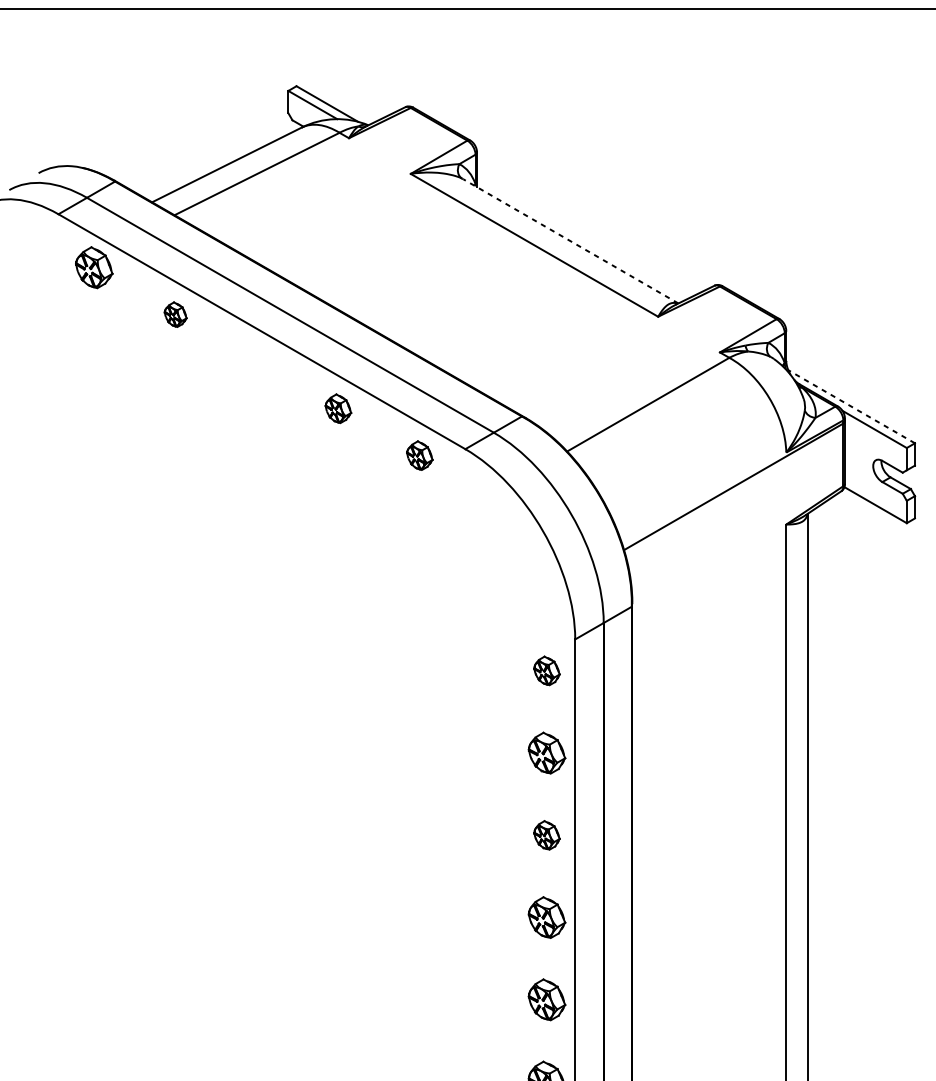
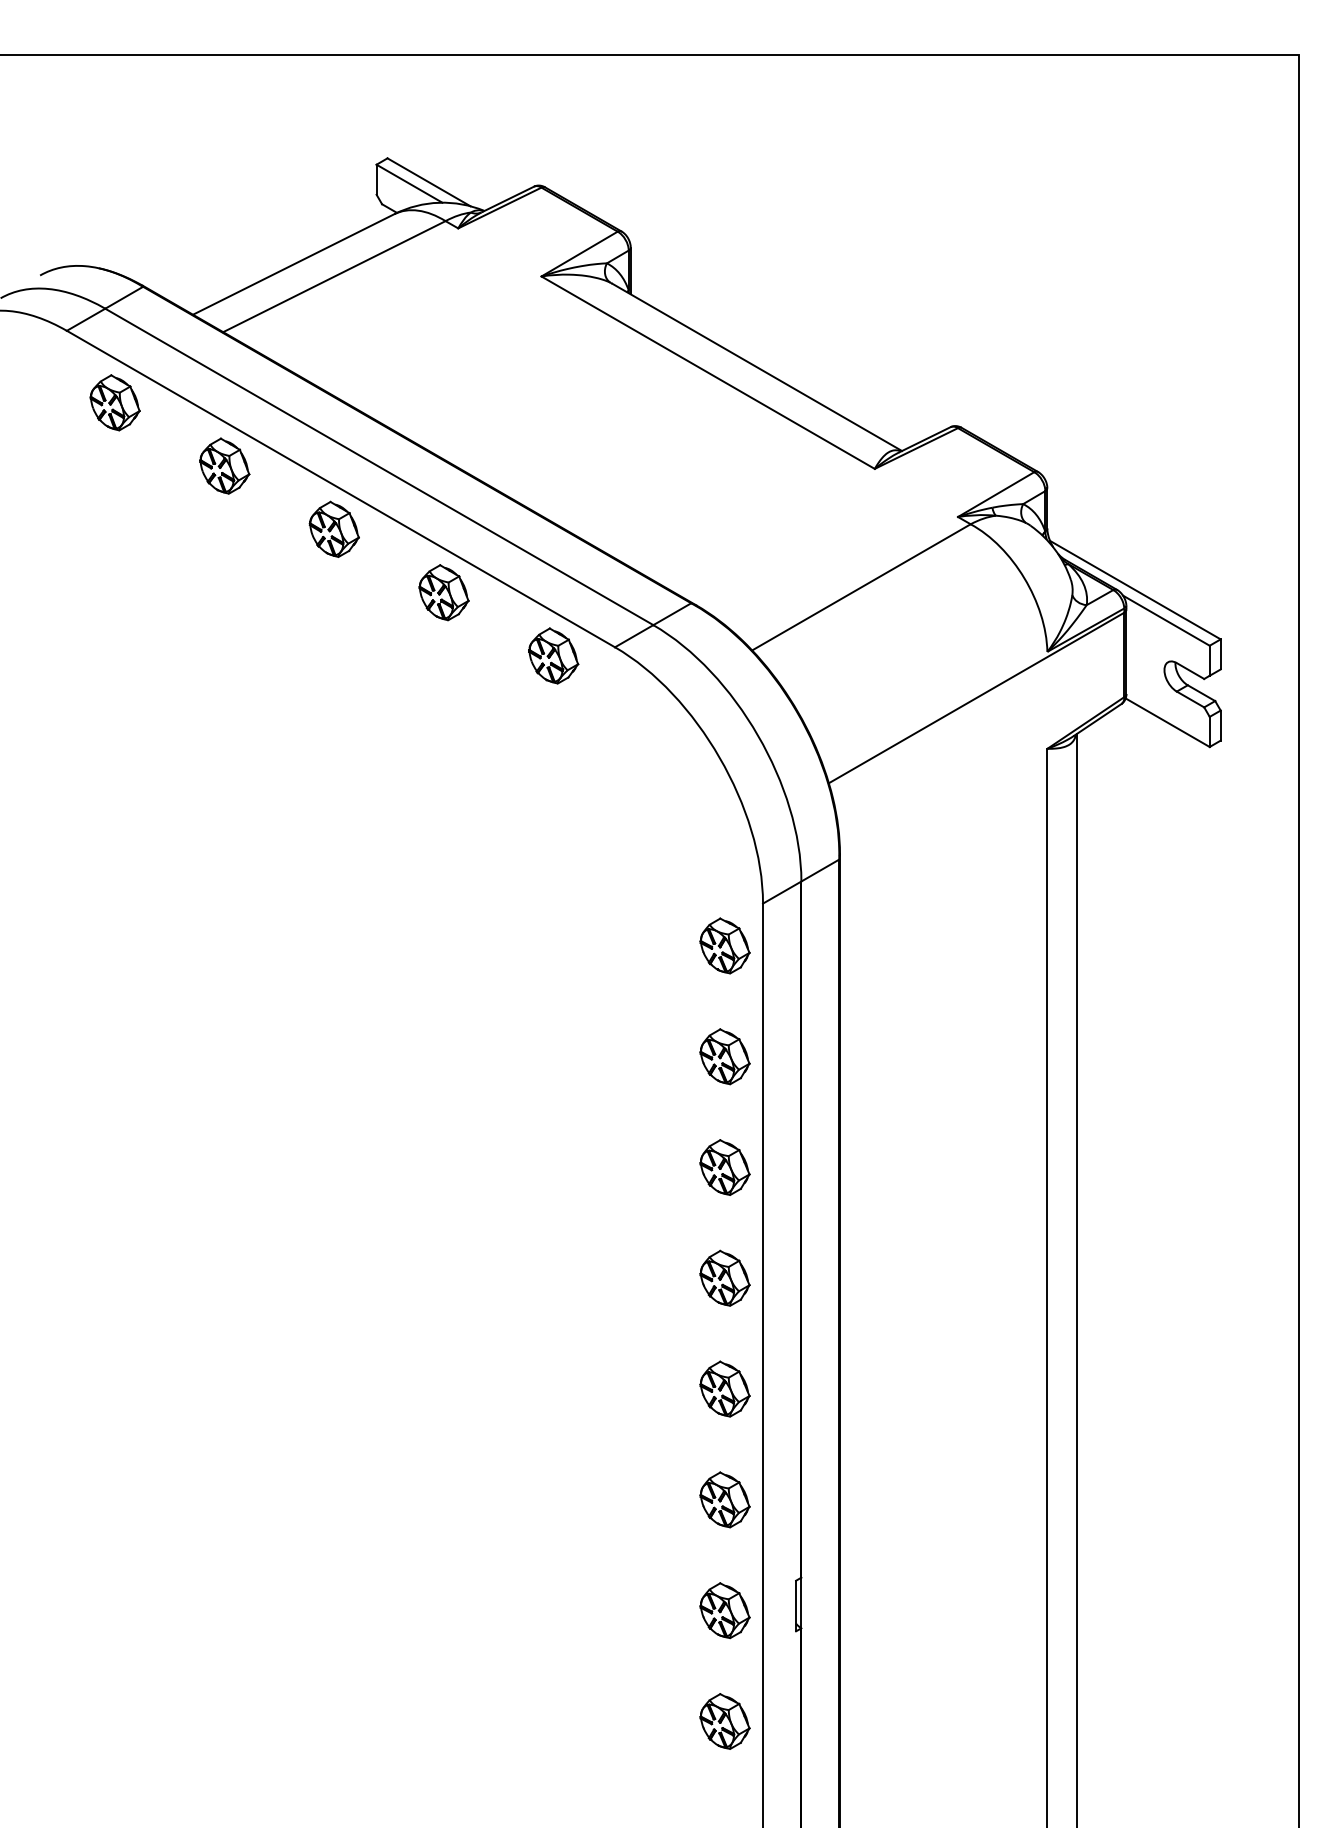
line: (570, 241) -> (756, 367), dashed -> solid
part: (175, 314) -> (224, 465), size x1.67
part: (256, 360) -> (333, 528), added
line: (851, 407) -> (1135, 590), dashed -> solid
part: (338, 408) -> (443, 592), size x1.43
part: (419, 455) -> (553, 655), size x1.43
part: (546, 670) -> (724, 945), size x1.43
part: (546, 835) -> (724, 1167), size x1.43

